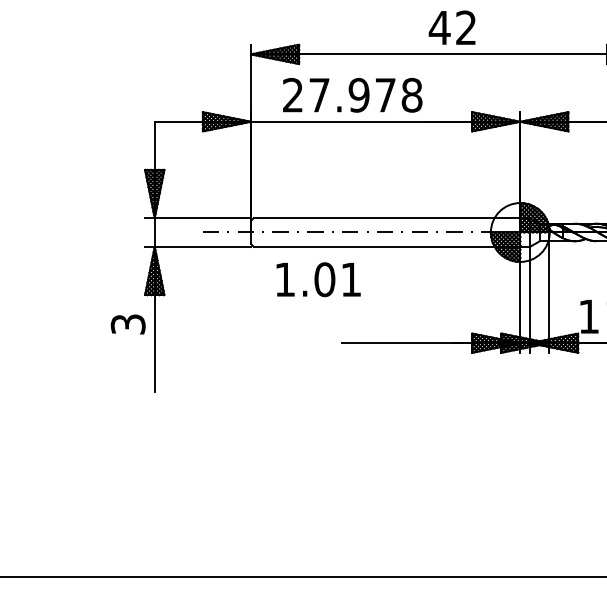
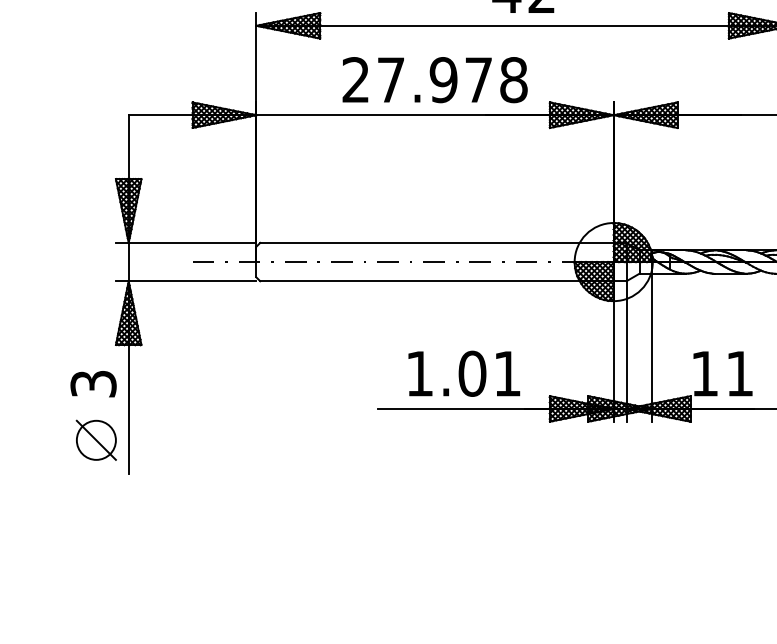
text: (352, 95) -> (434, 80), moved
text: (318, 279) -> (464, 373), moved
part: (130, 366) -> (96, 439), added

